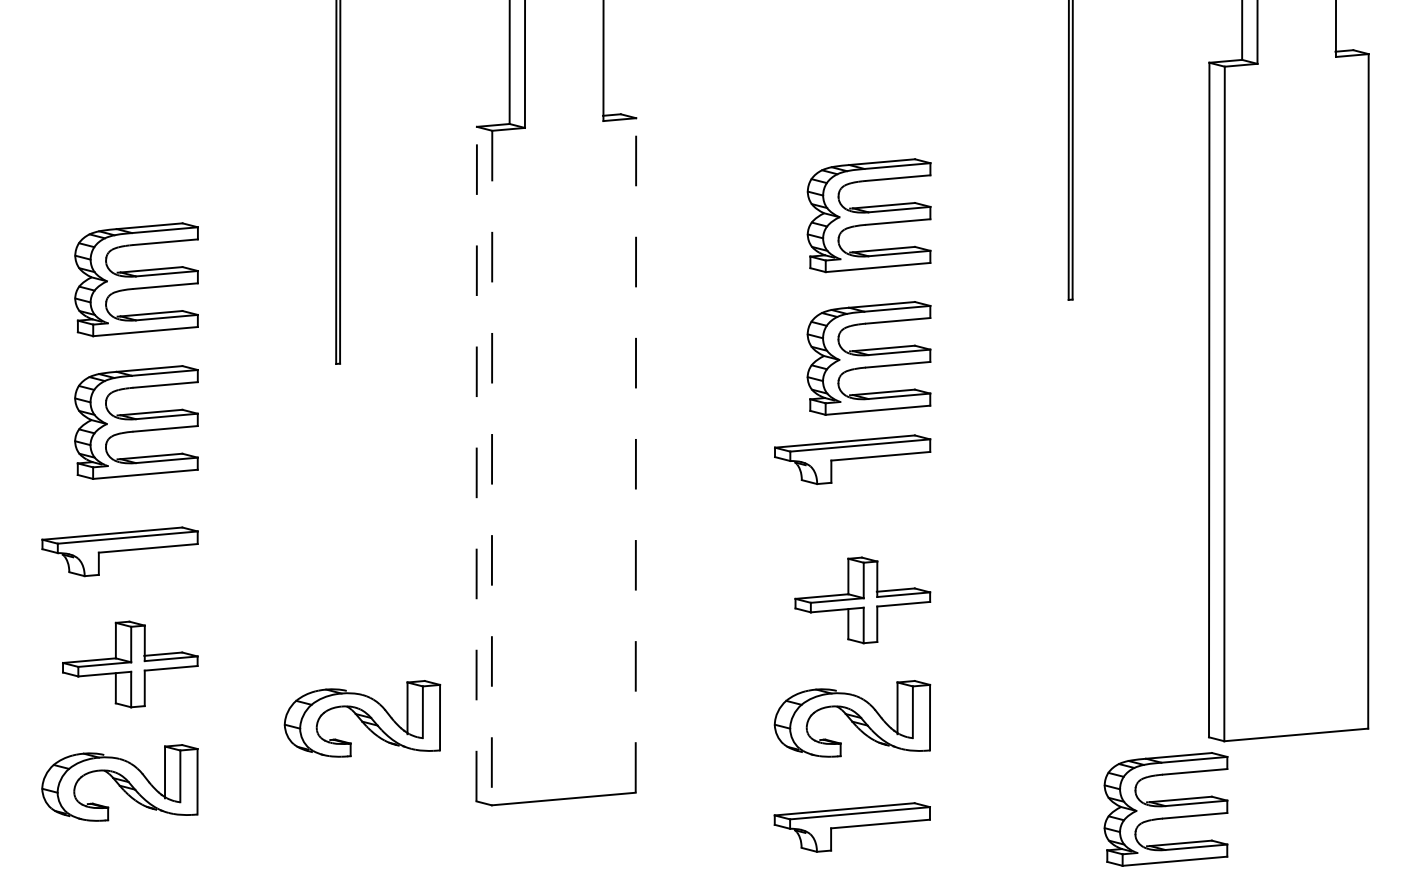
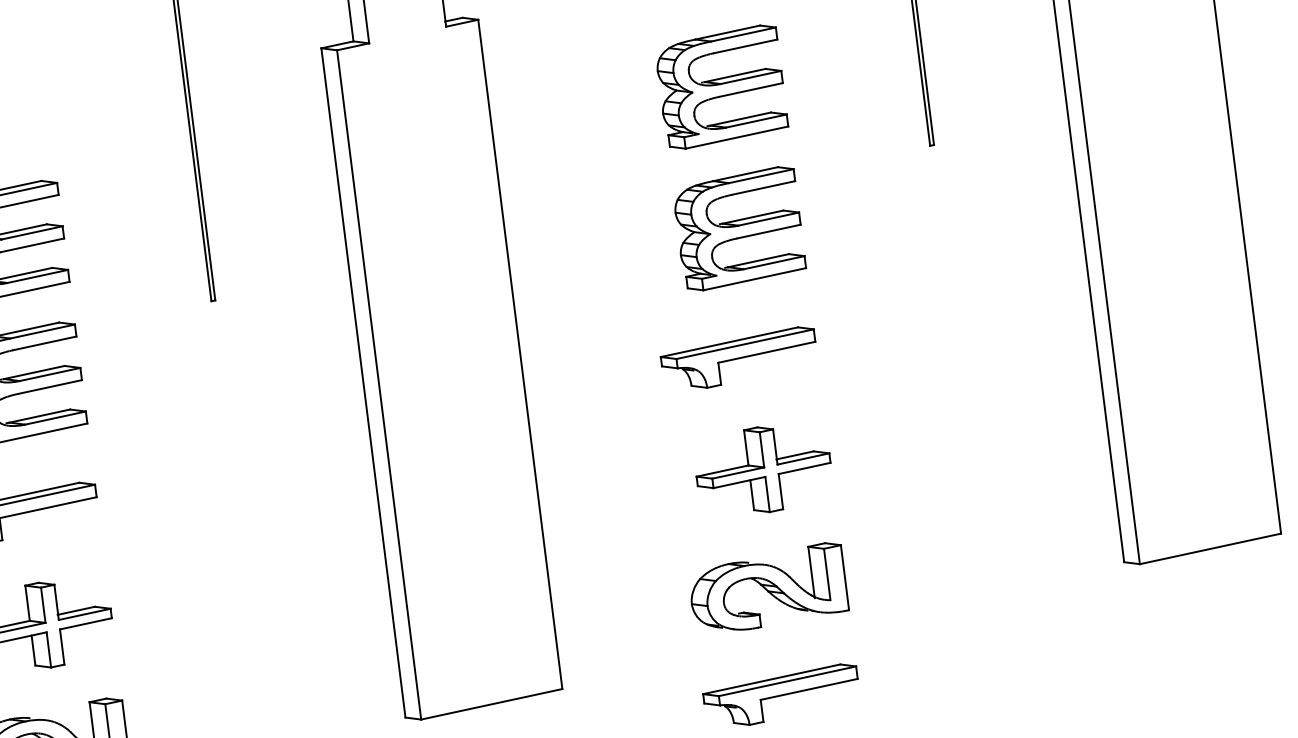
line: (635, 454) -> (519, 353), dashed -> solid
part: (852, 459) -> (739, 359), moved
line: (476, 463) -> (363, 382), dashed -> solid
line: (492, 468) -> (379, 385), dashed -> solid
part: (362, 718) -> (282, 649), removed
part: (1165, 809) -> (1090, 639), removed

